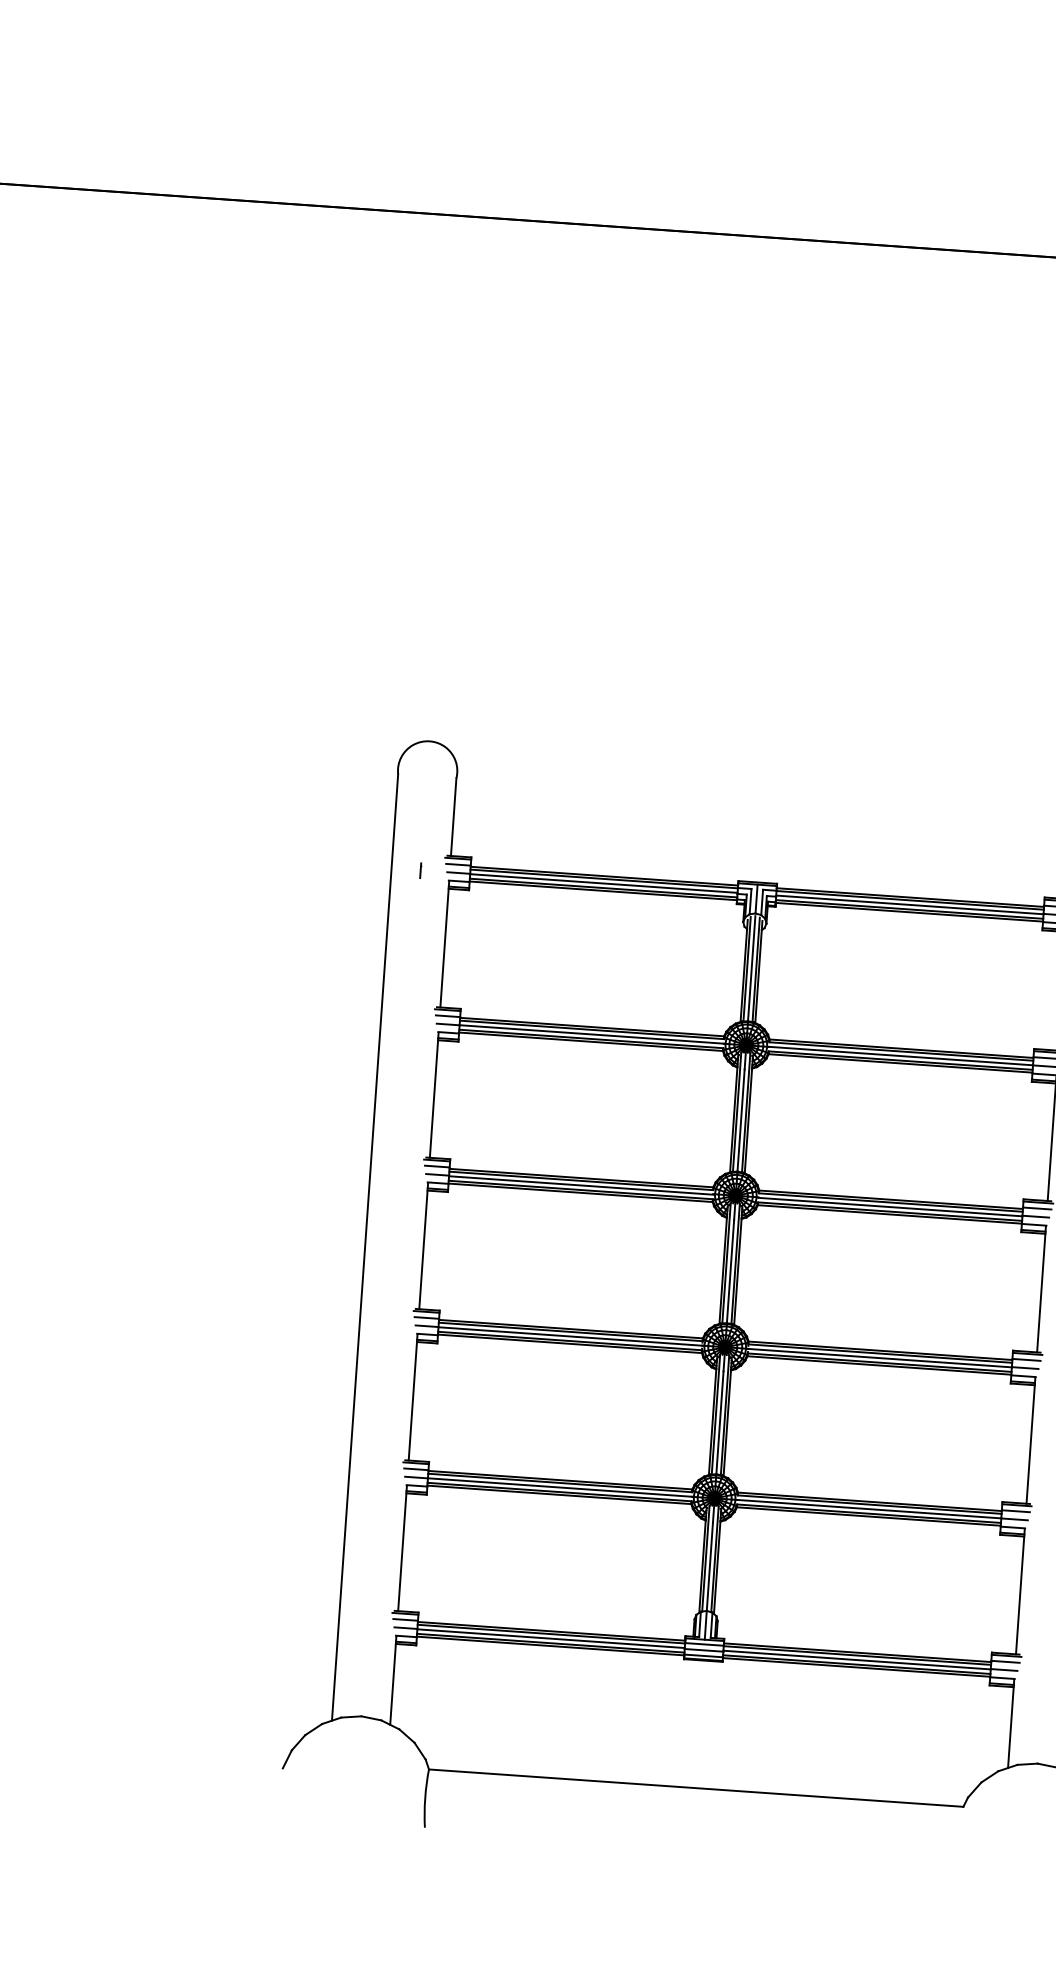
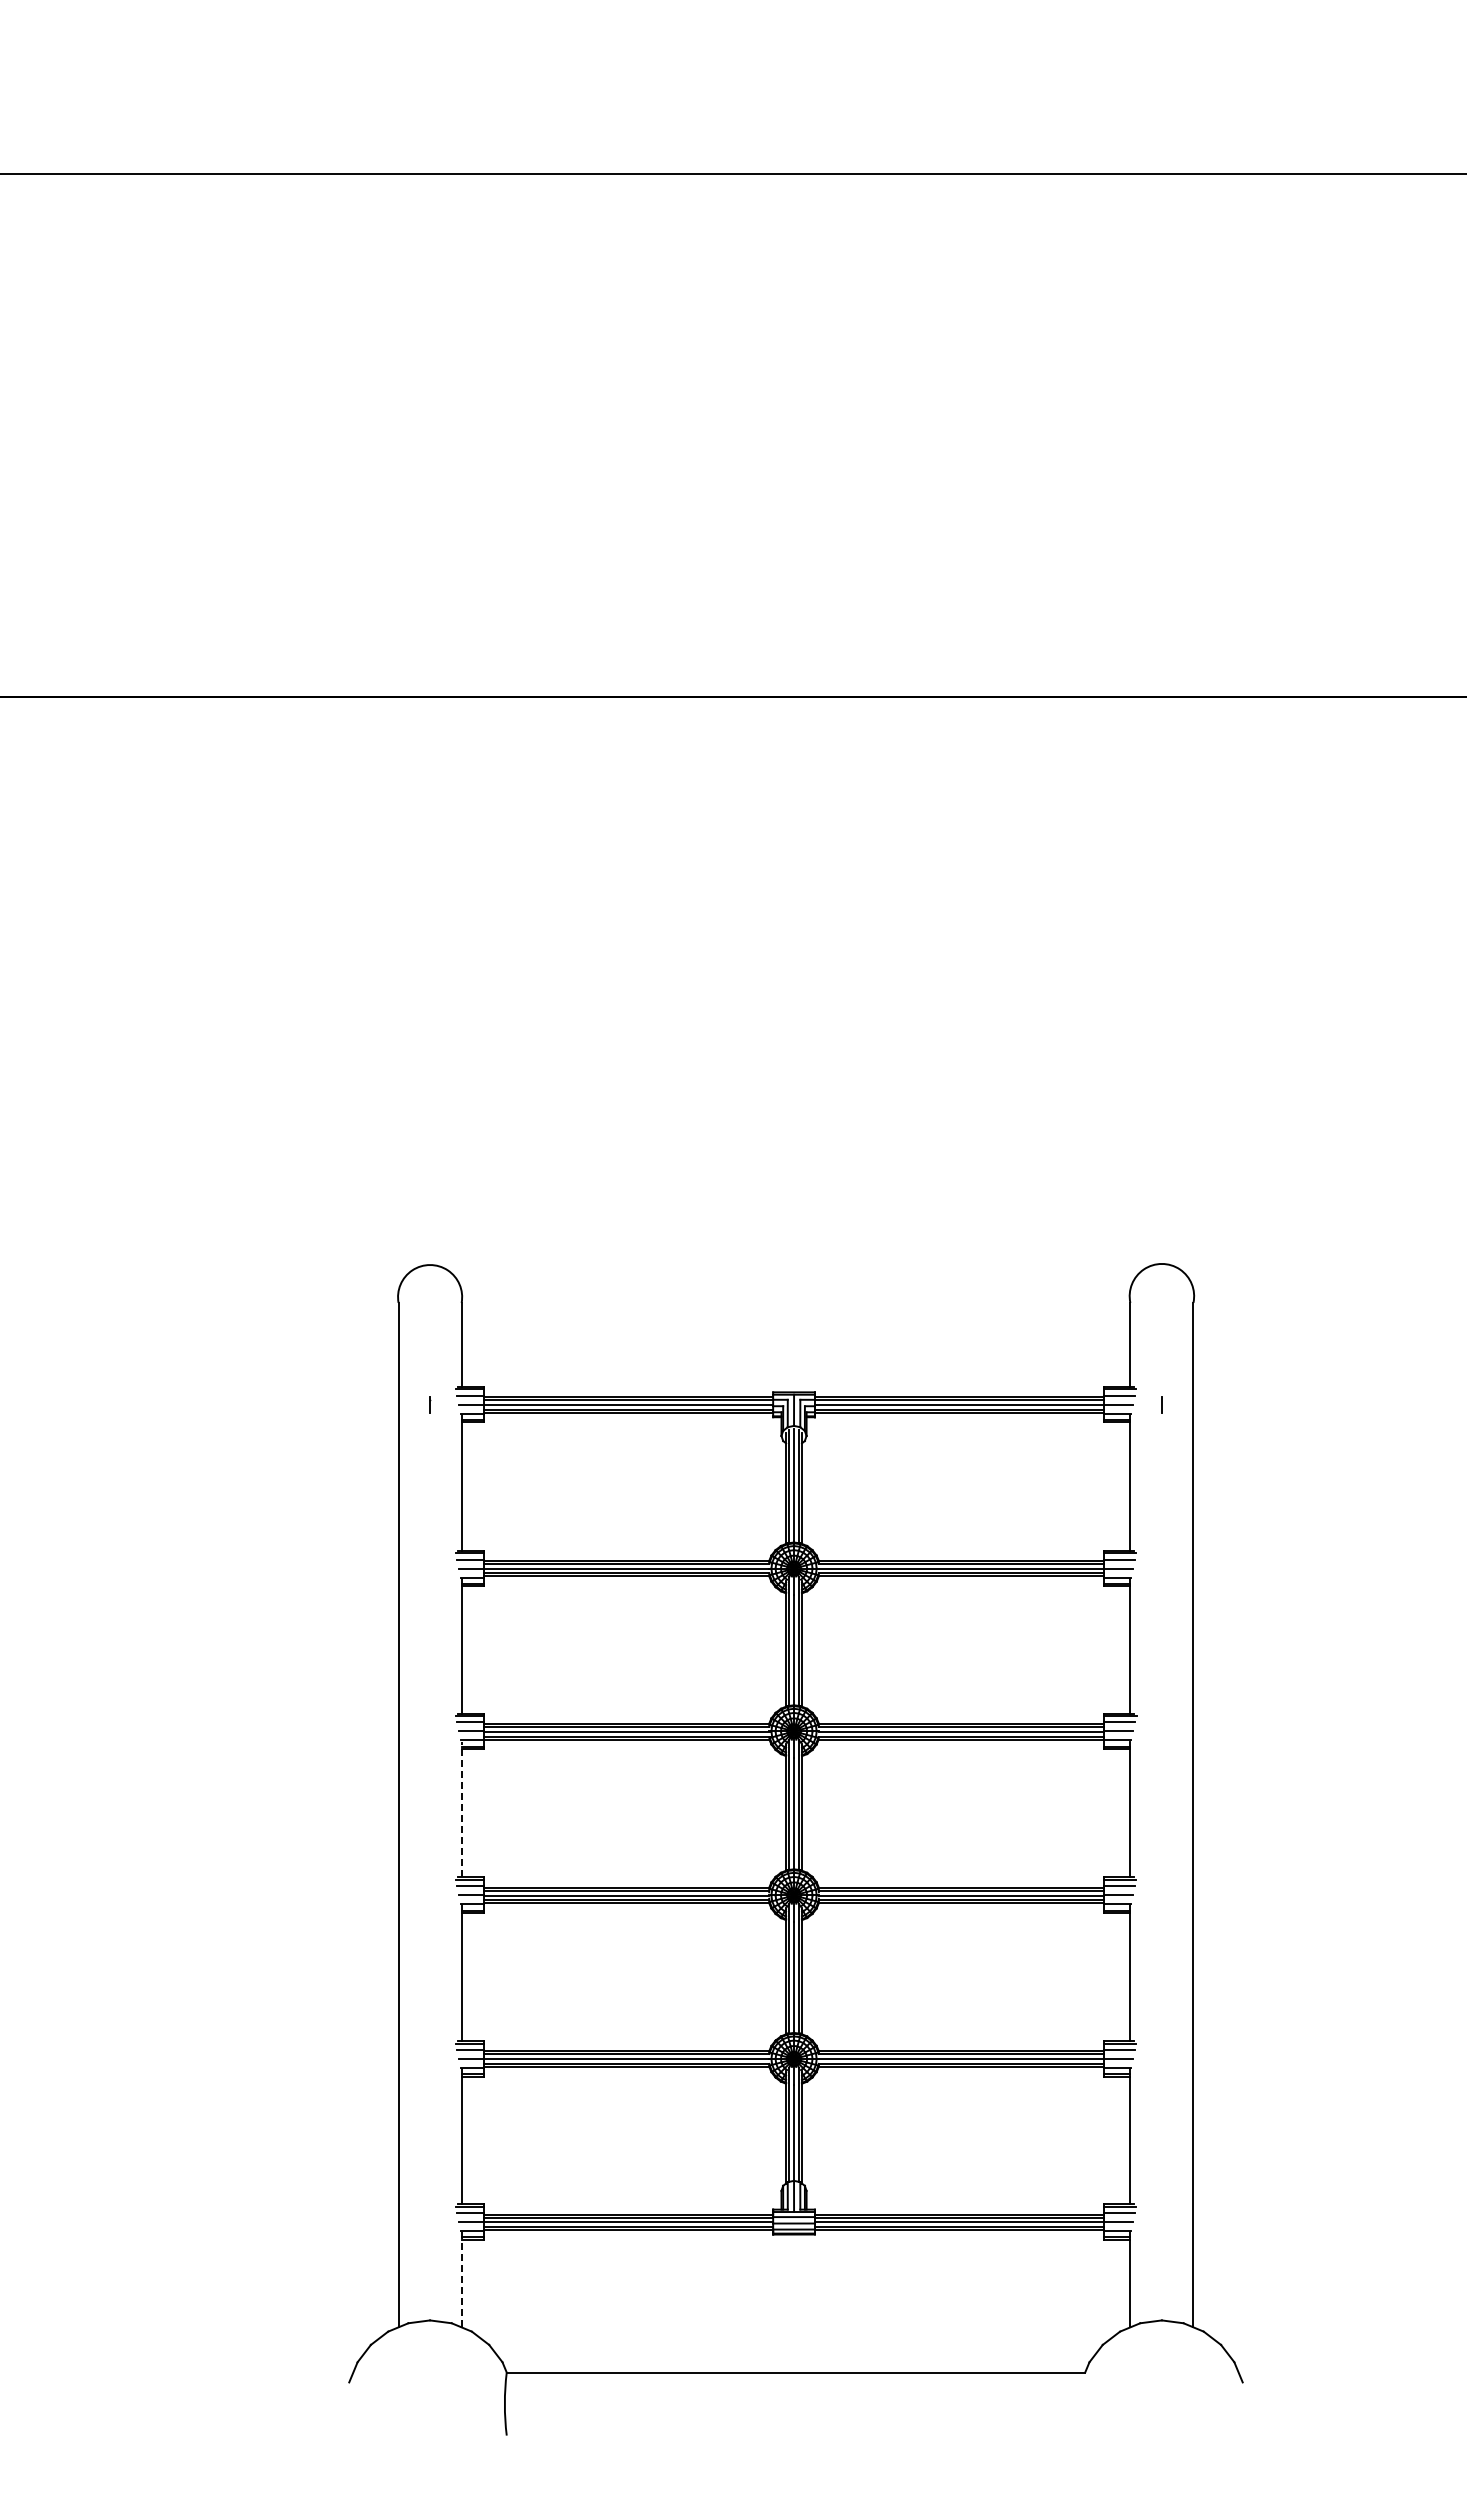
line: (423, 1246) -> (461, 1809), solid -> dashed
line: (393, 1680) -> (461, 2279), solid -> dashed

